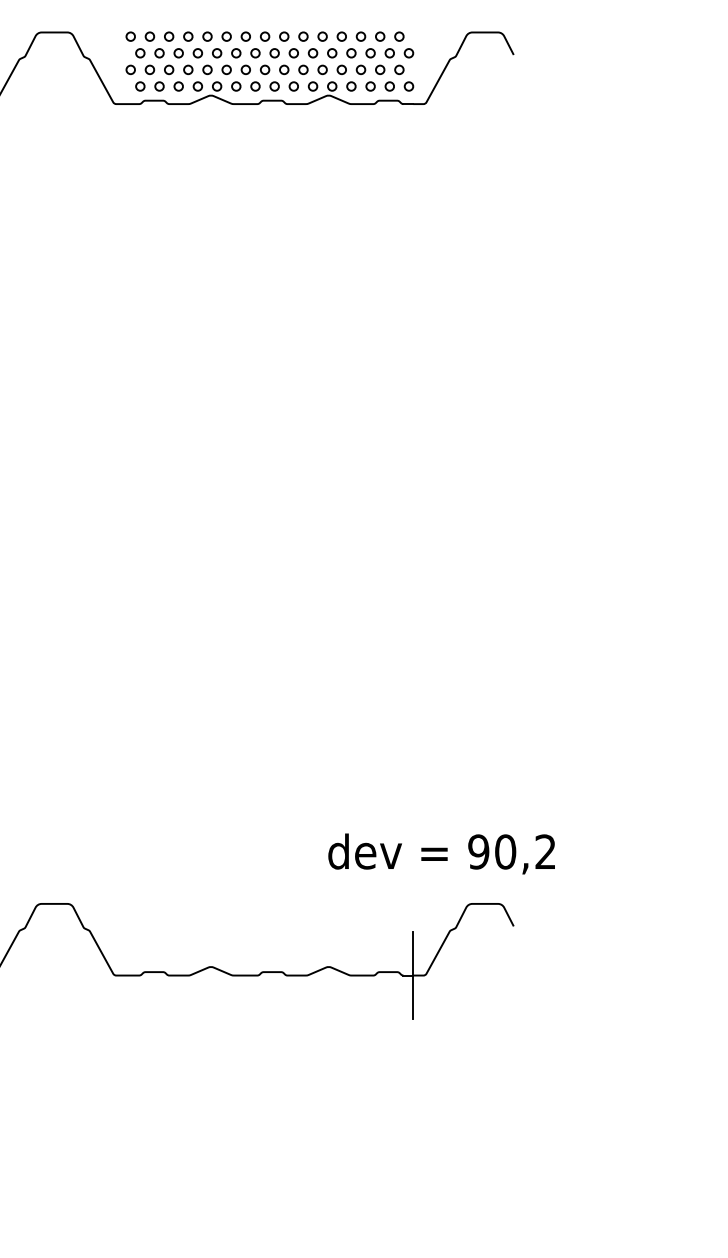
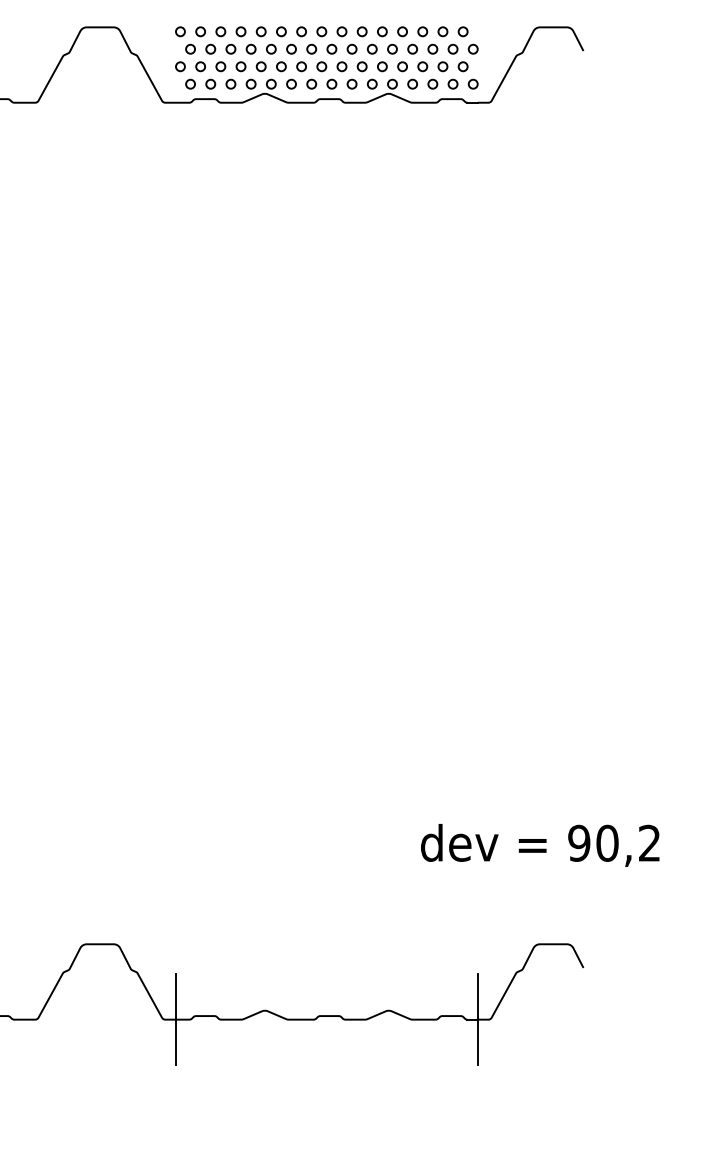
text: (441, 853) -> (540, 844), moved
line: (126, 975) -> (176, 1019), added

